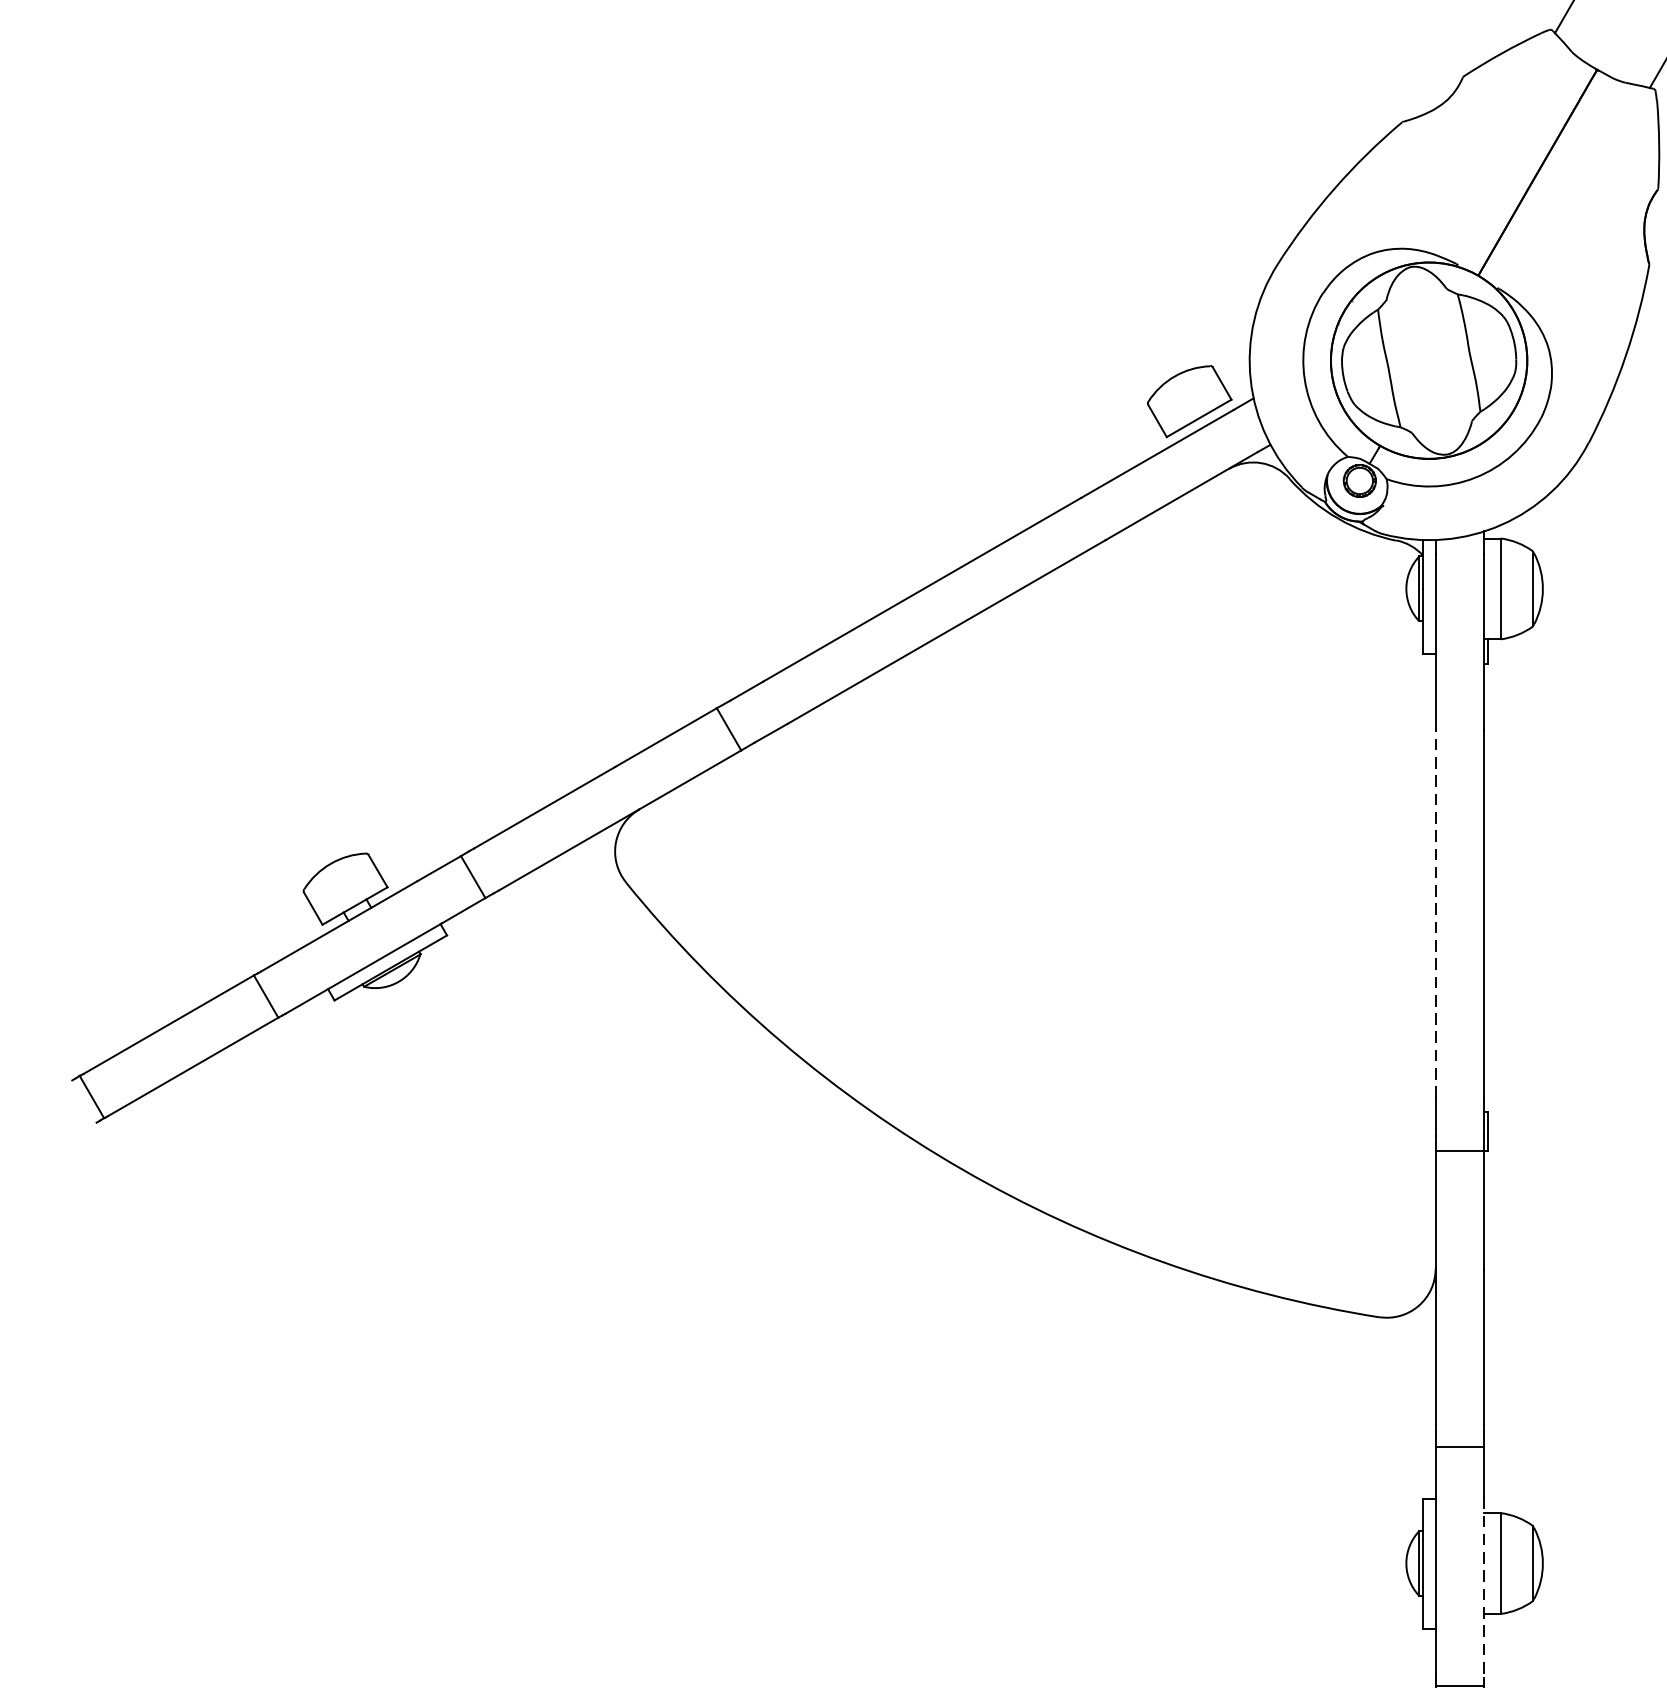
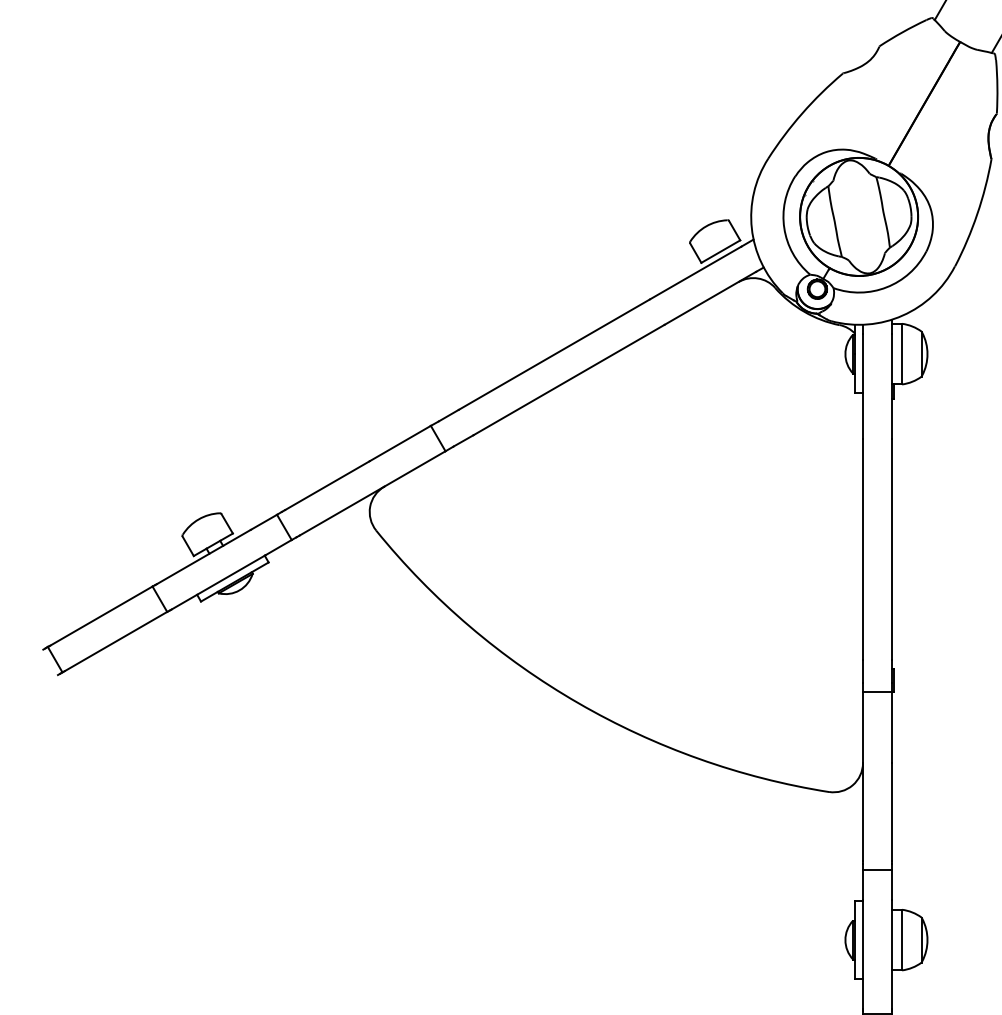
line: (1436, 913) -> (863, 549), dashed -> solid
line: (1484, 1589) -> (892, 955), dashed -> solid

